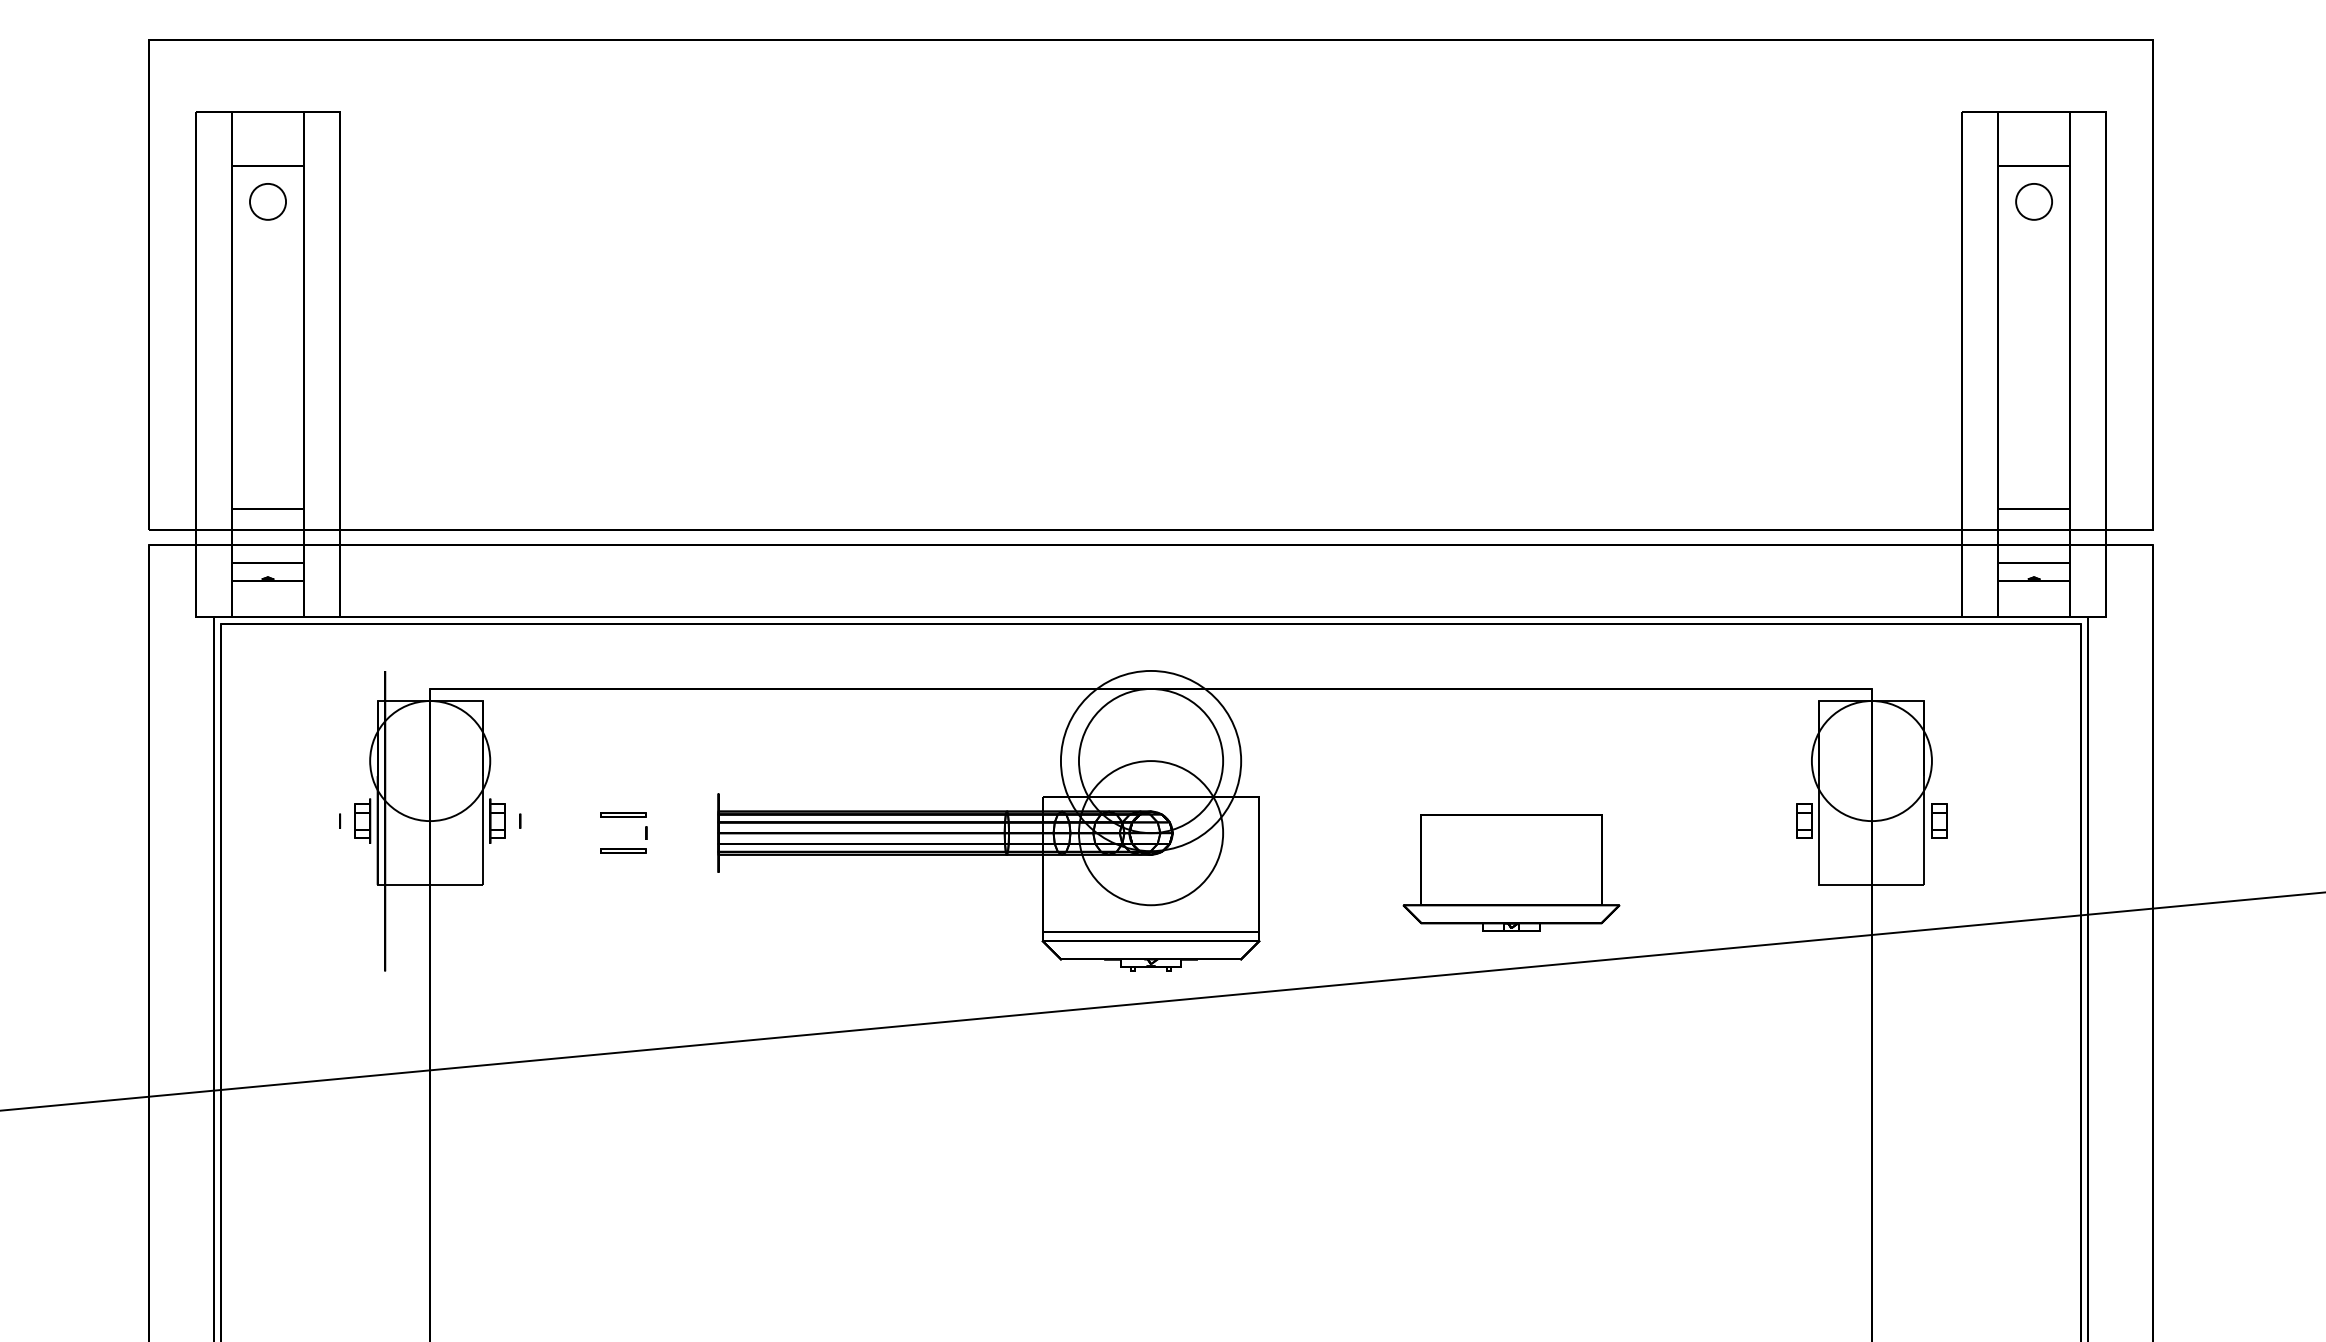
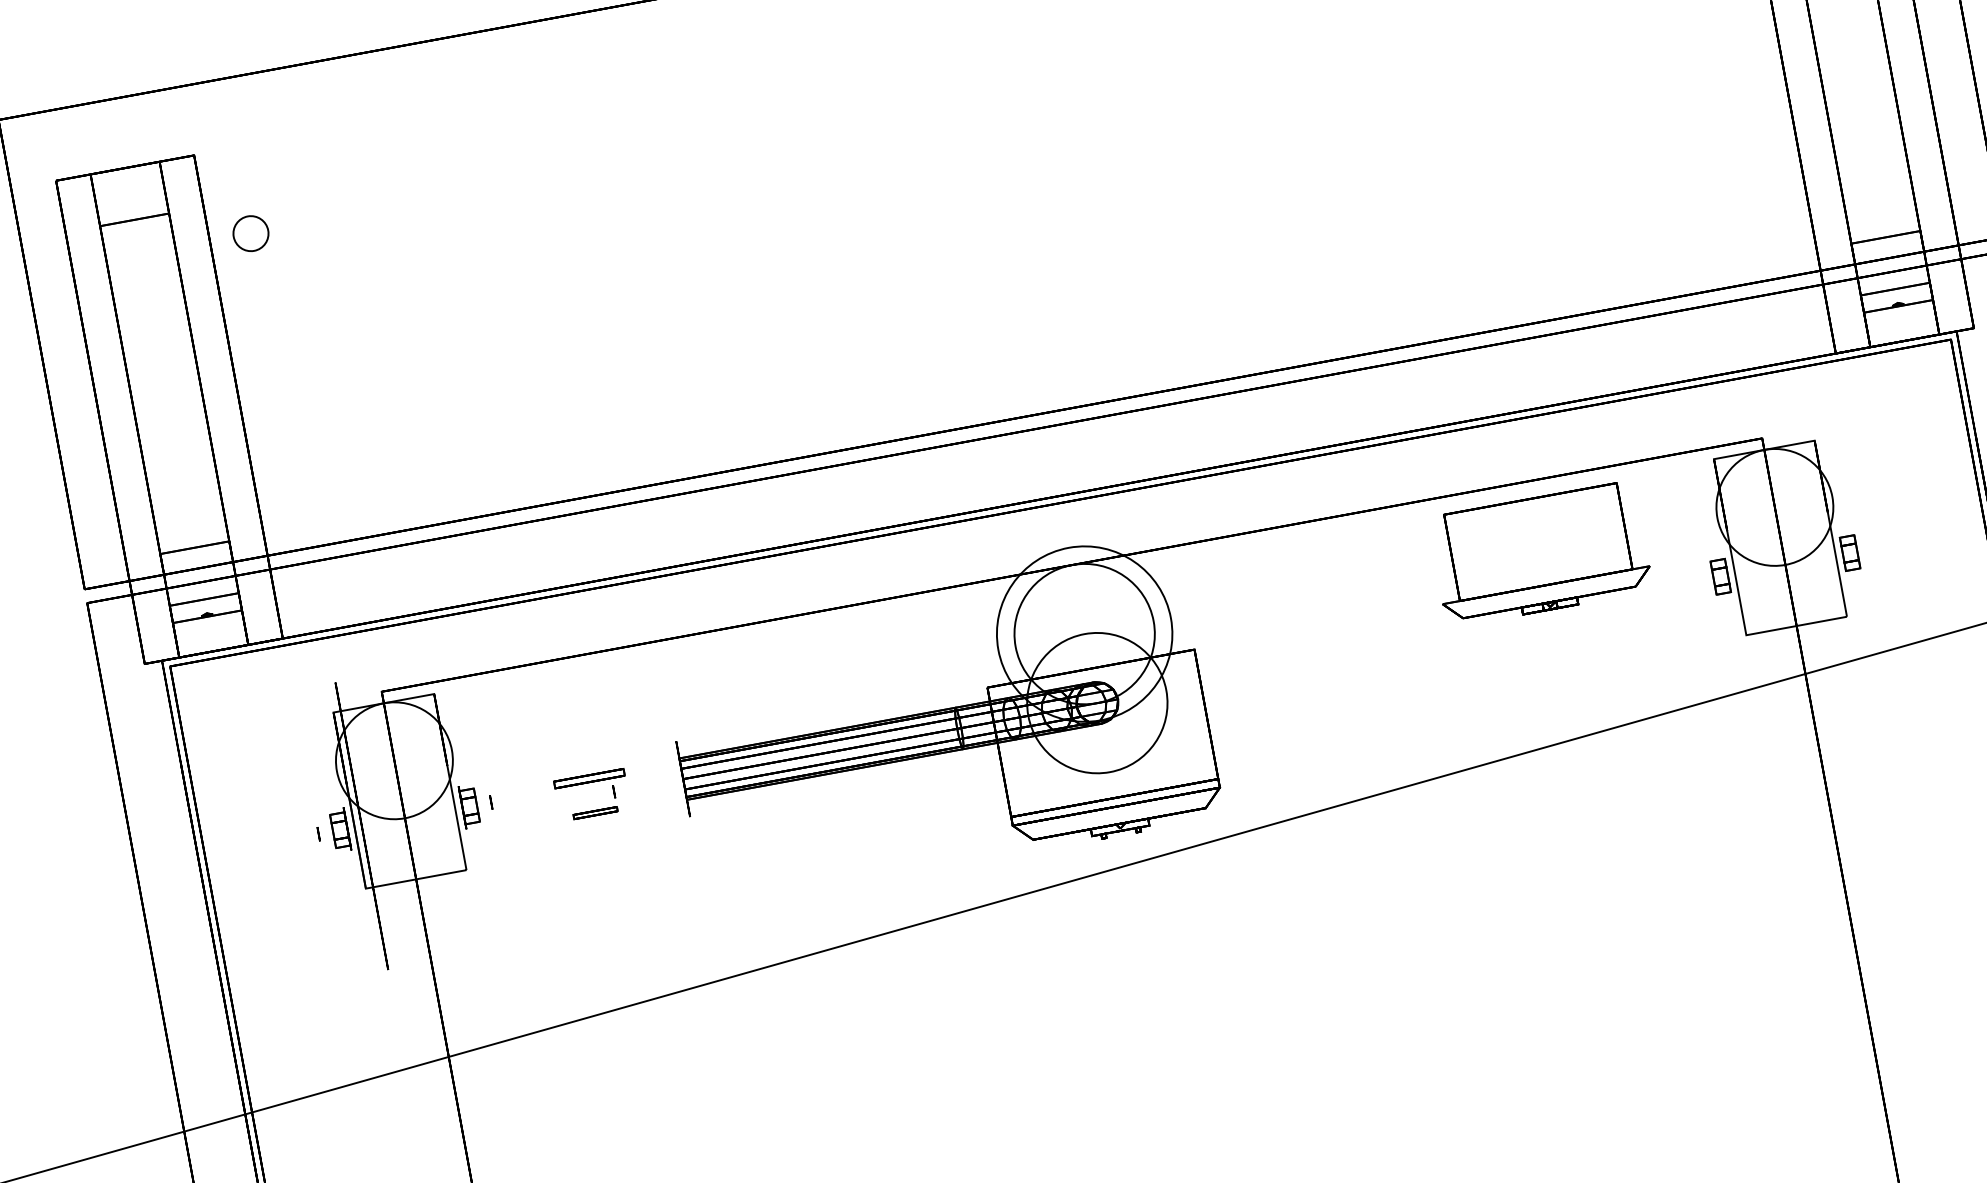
circle: (267, 201) -> (250, 233), moved
part: (623, 814) -> (588, 777), size x1.6
part: (1511, 872) -> (1540, 553), moved

